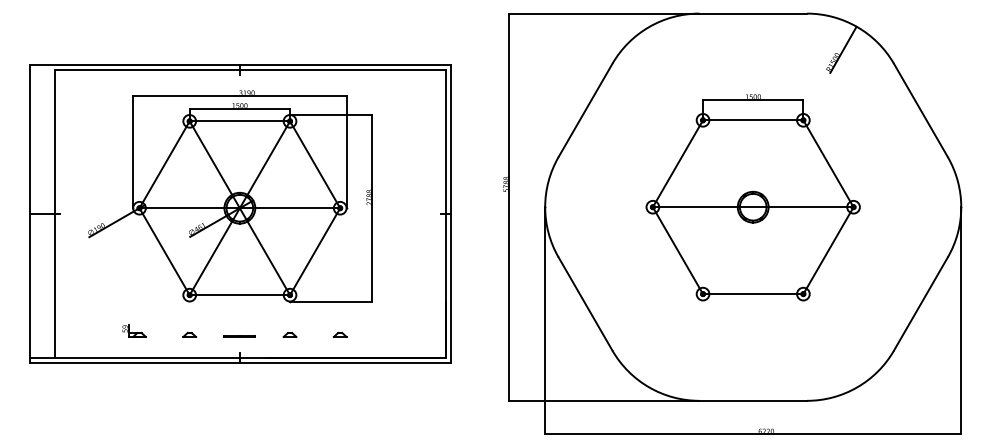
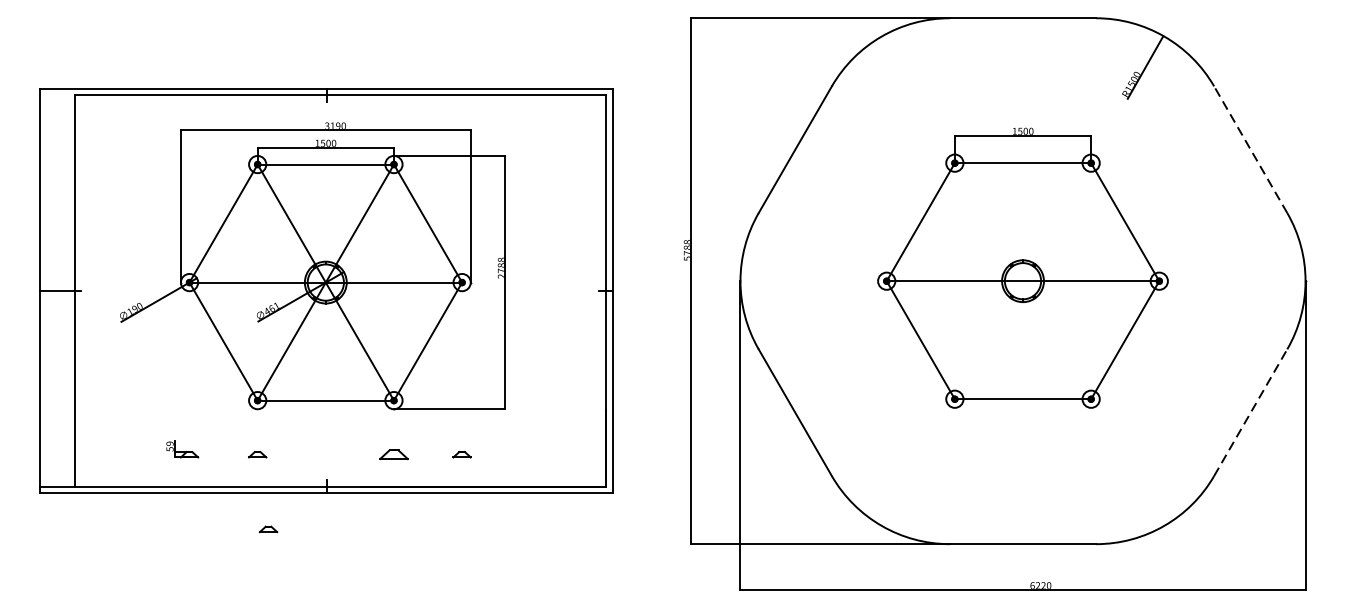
line: (920, 110) -> (1250, 149), solid -> dashed
line: (920, 304) -> (1250, 413), solid -> dashed
part: (289, 334) -> (393, 454), size x1.6
line: (239, 336) -> (325, 456), removed
part: (197, 389) -> (268, 528), added

